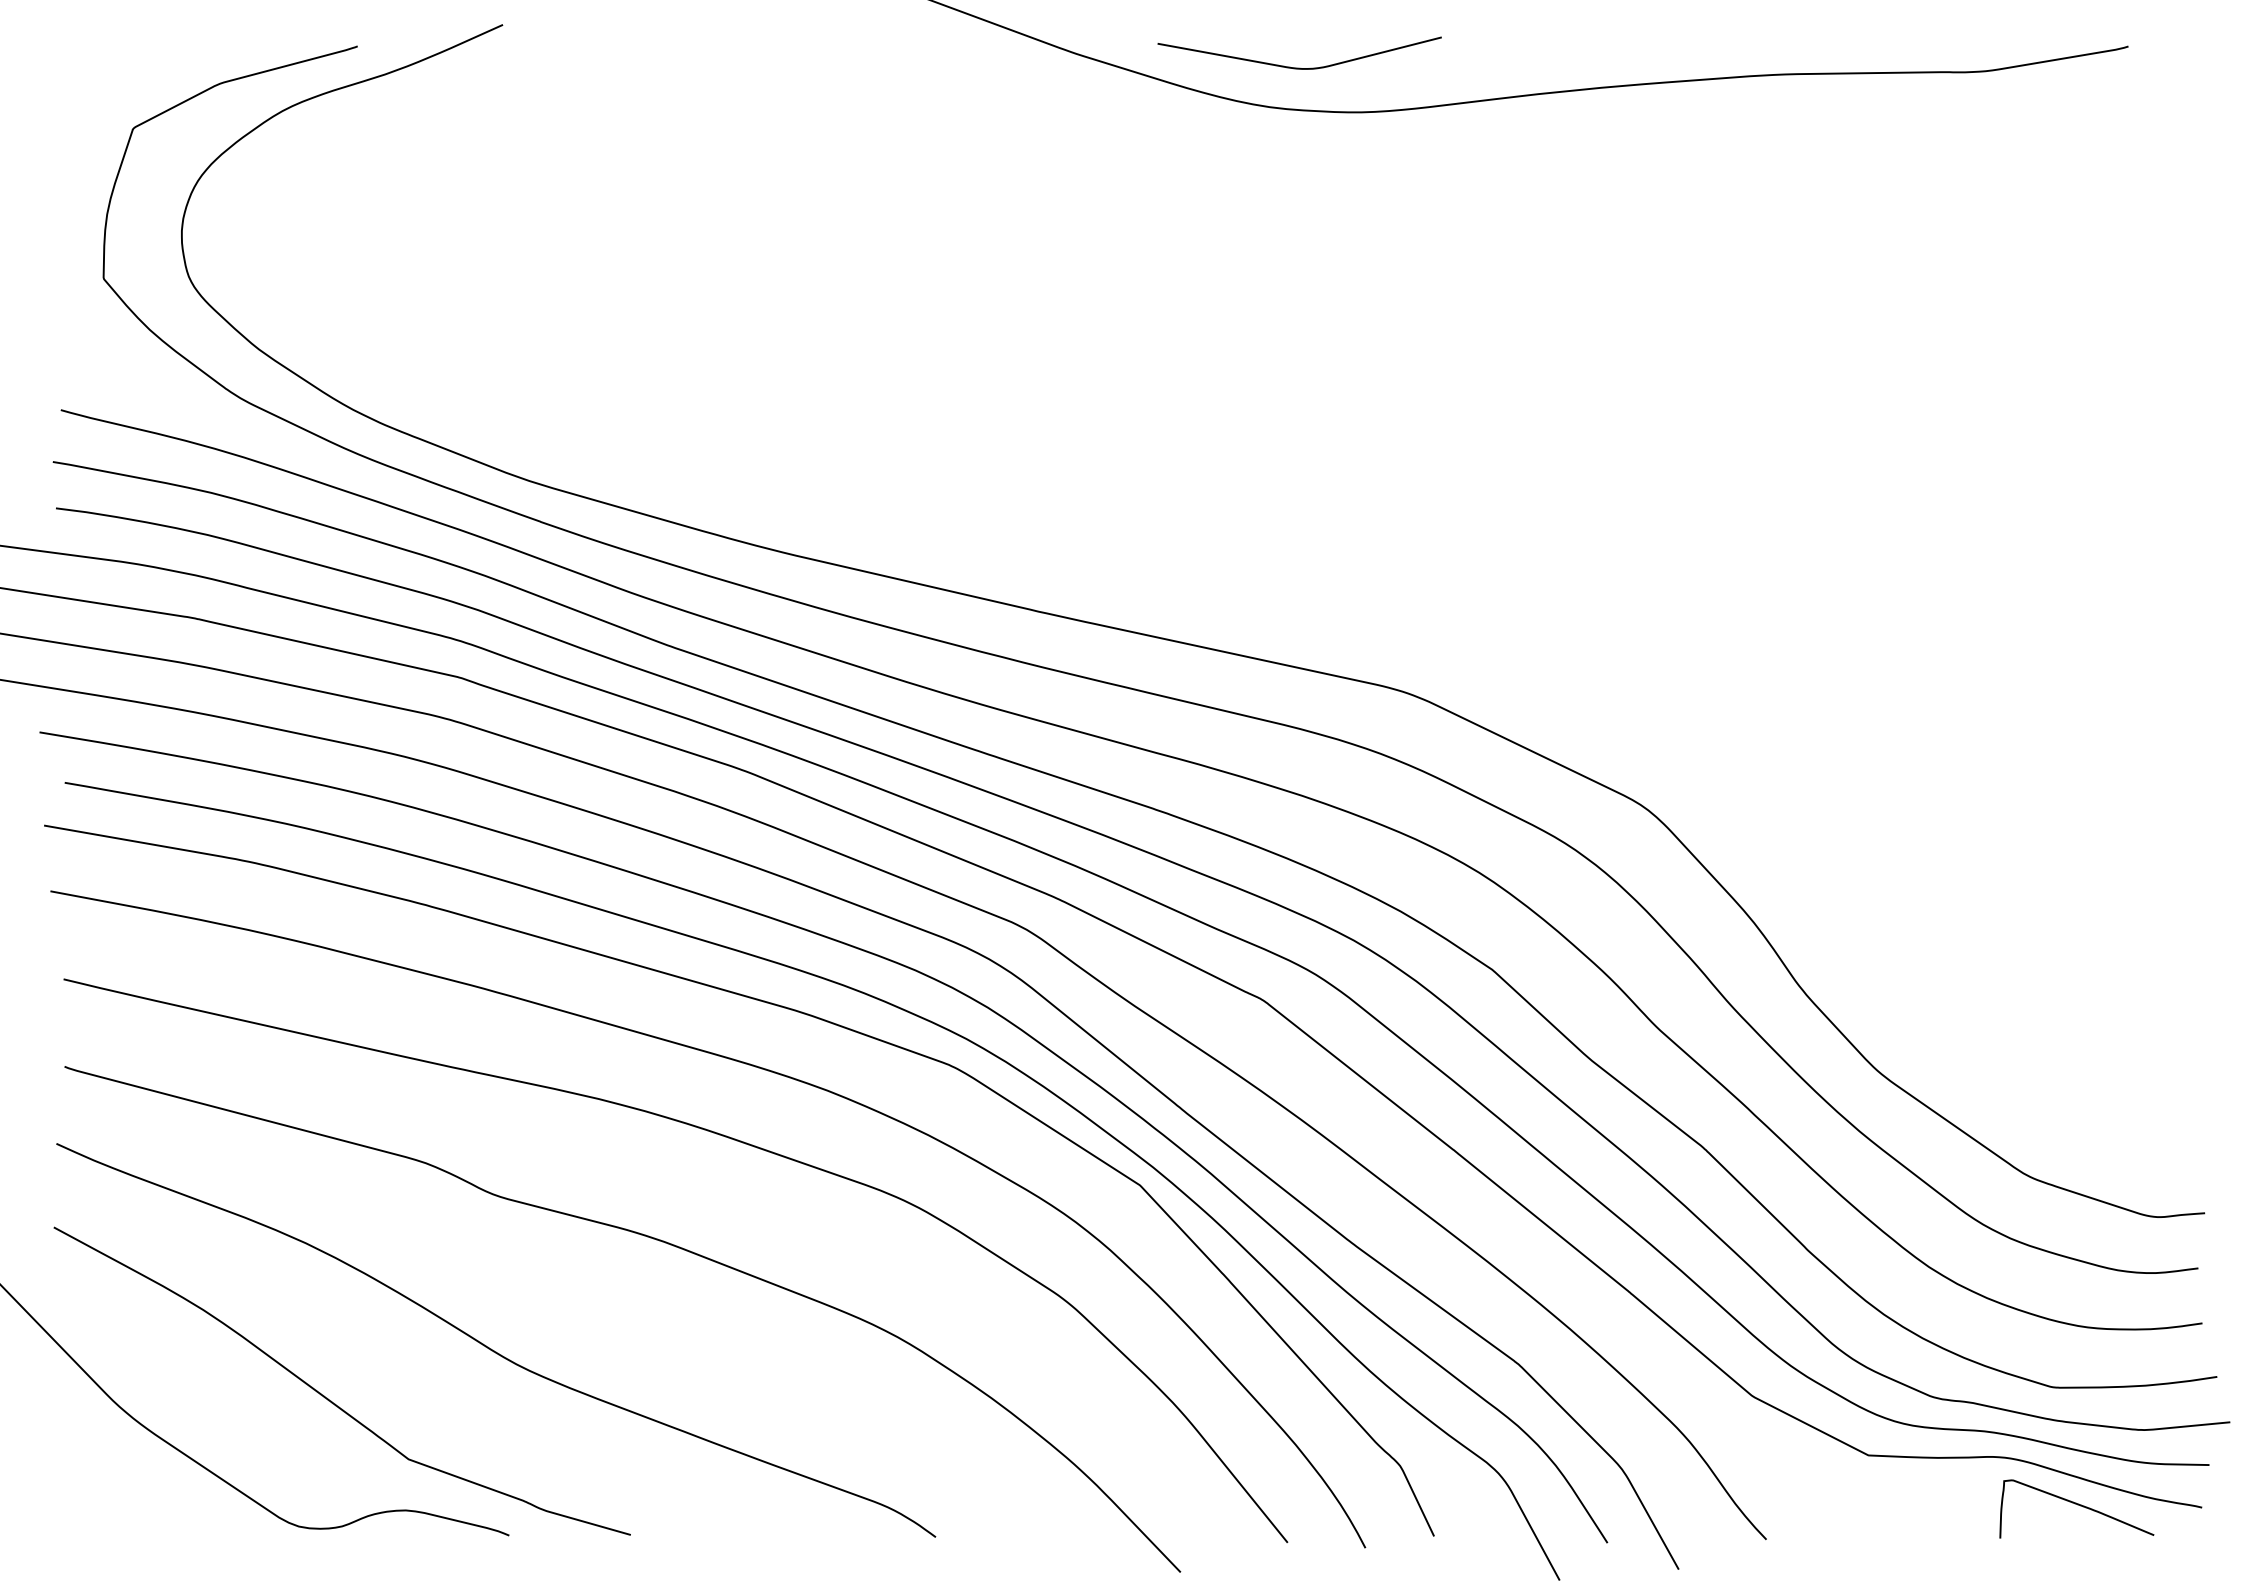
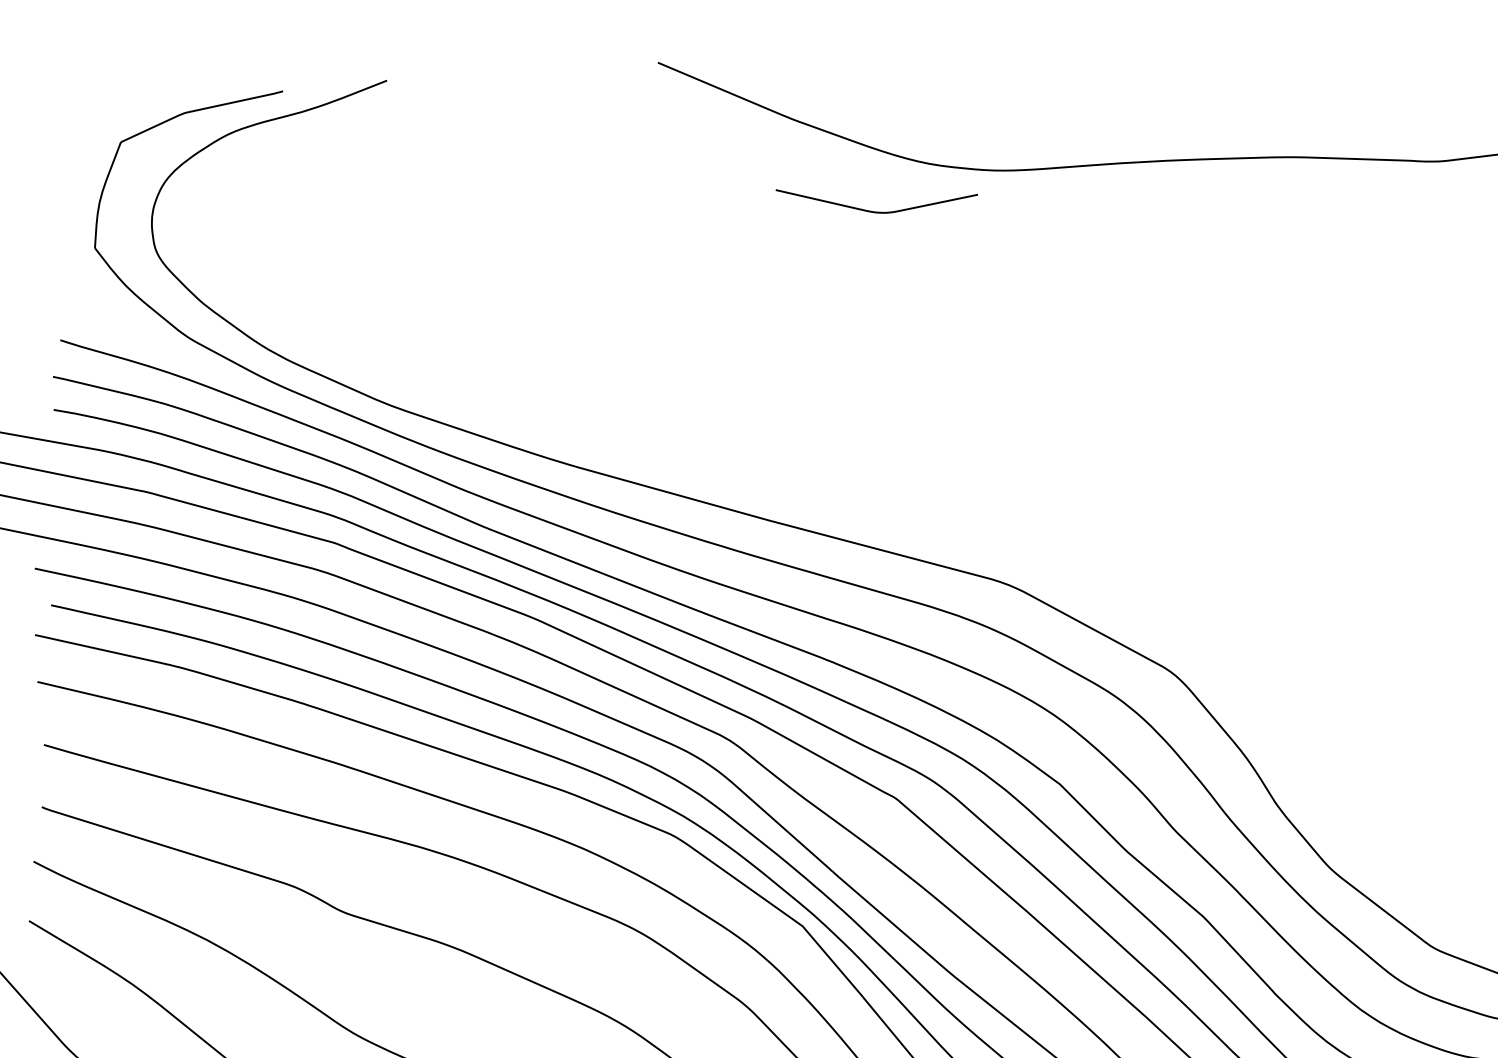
curve: (1299, 67) -> (875, 211), moved

